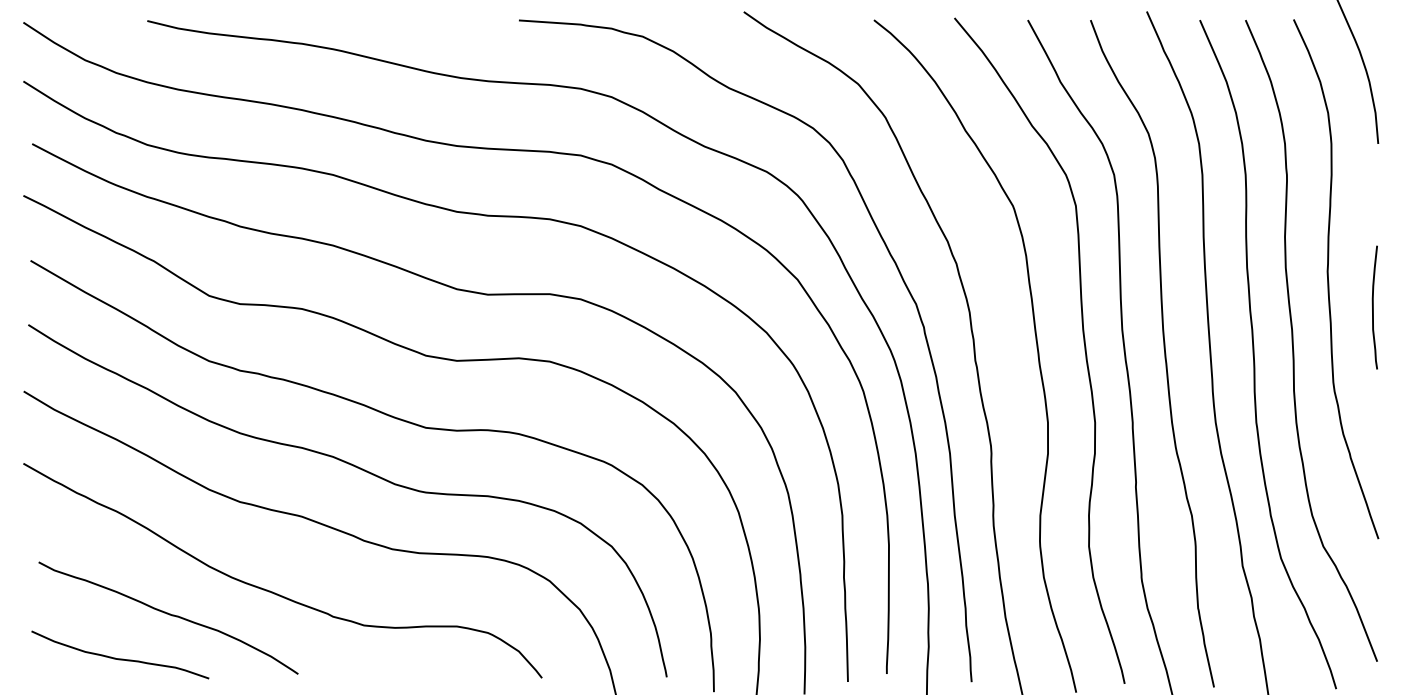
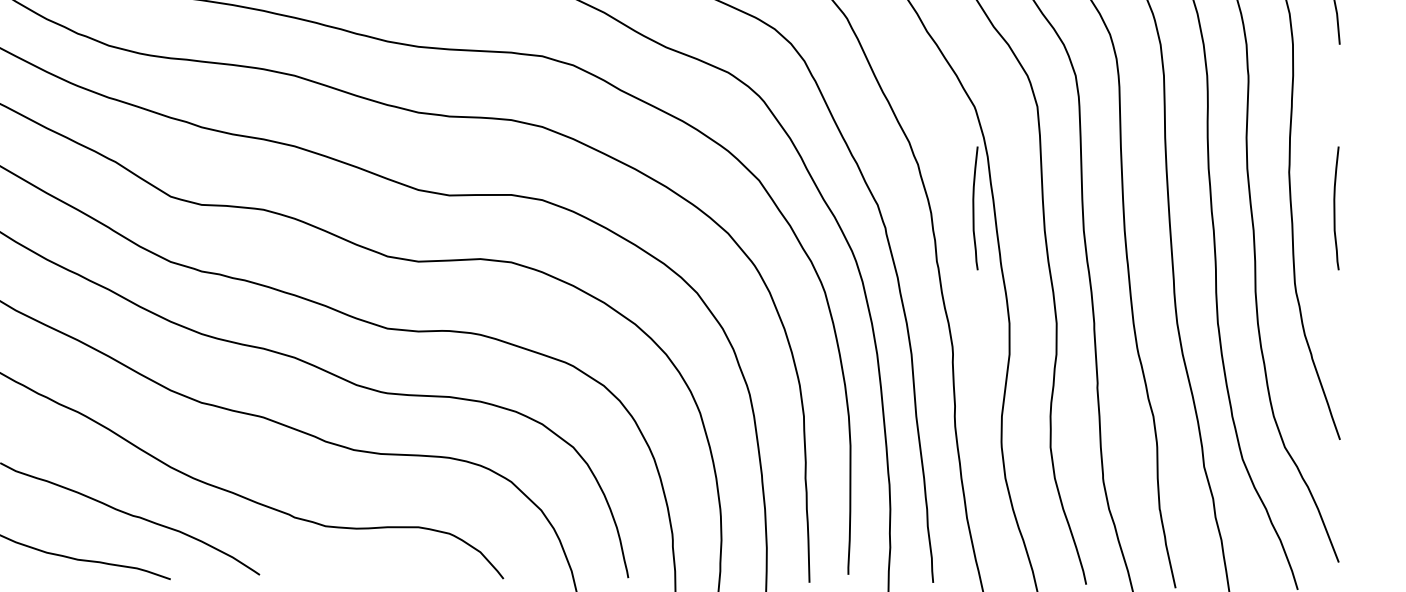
curve: (1012, 307) -> (974, 208), added

